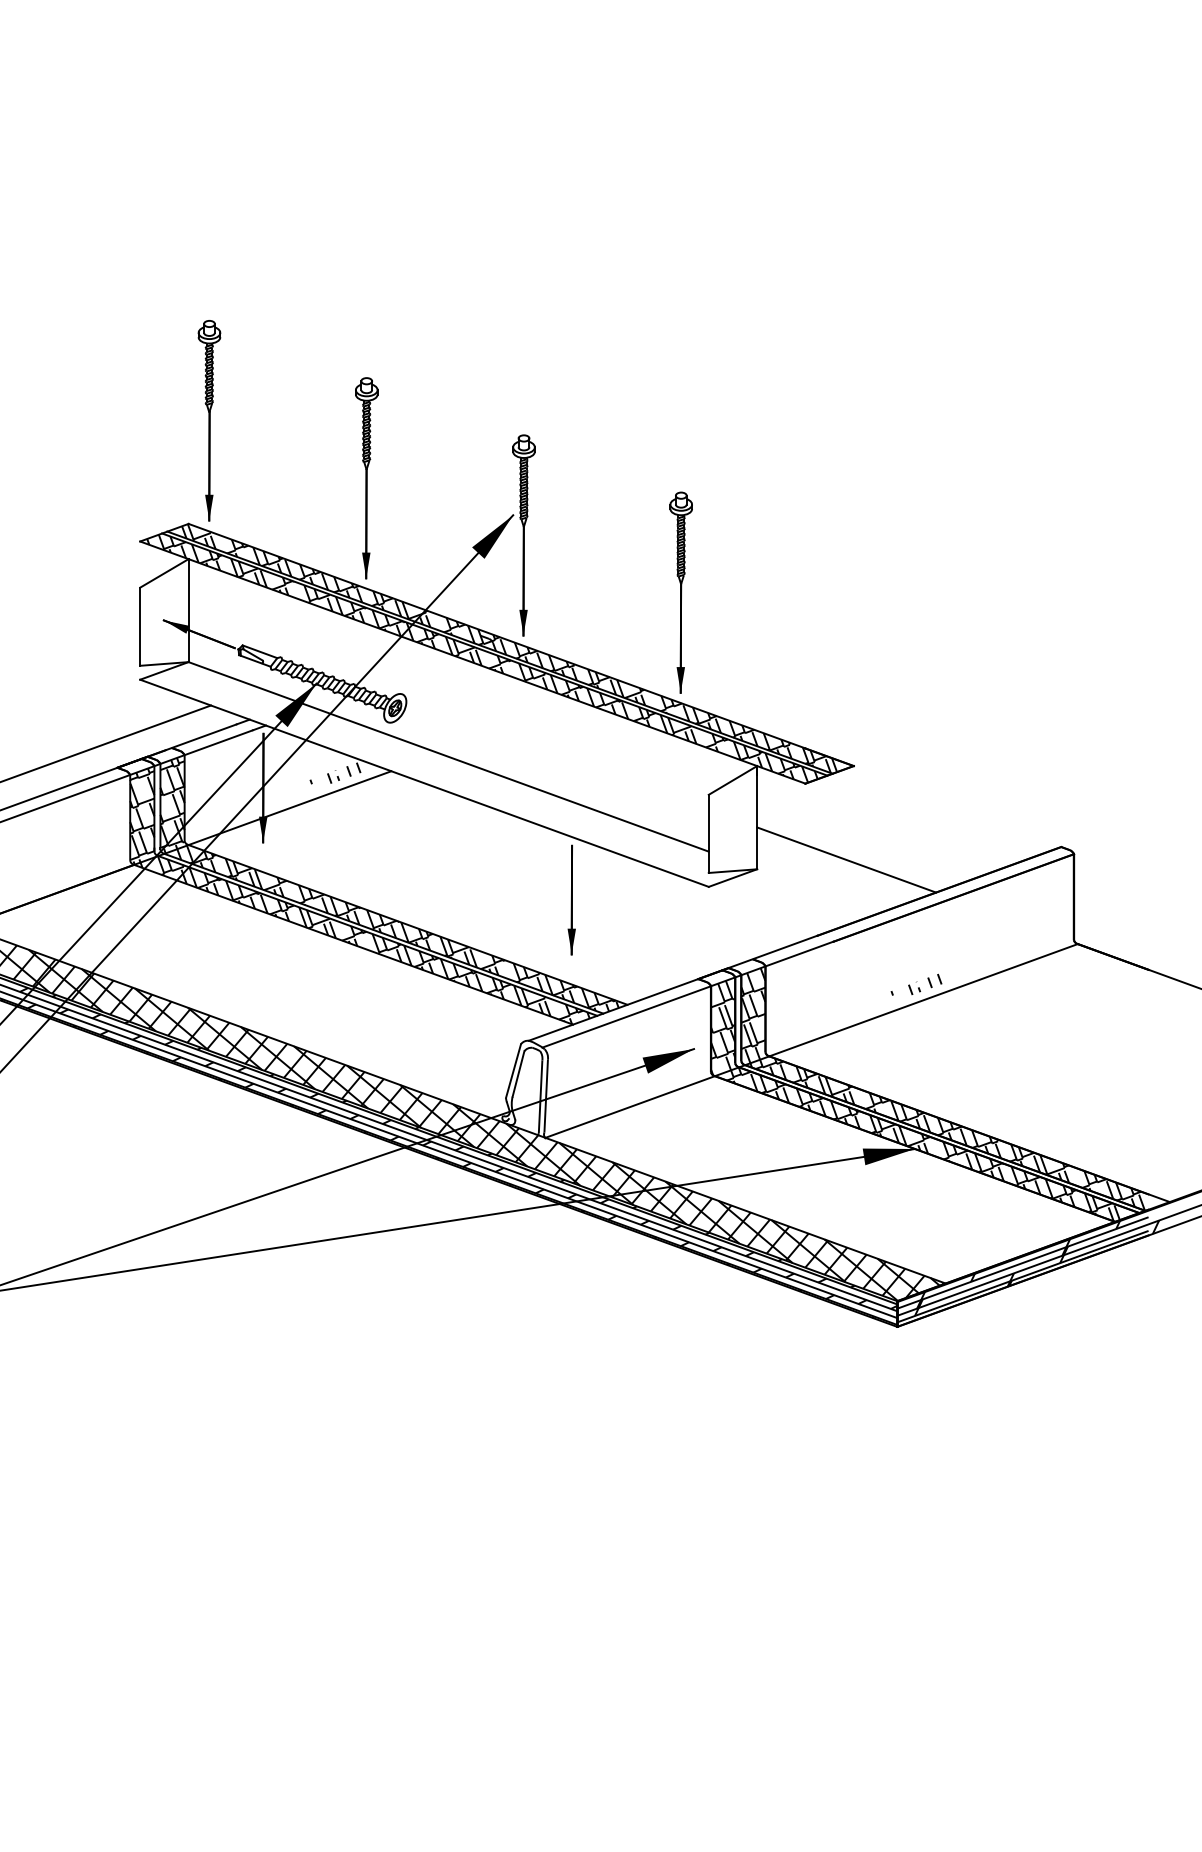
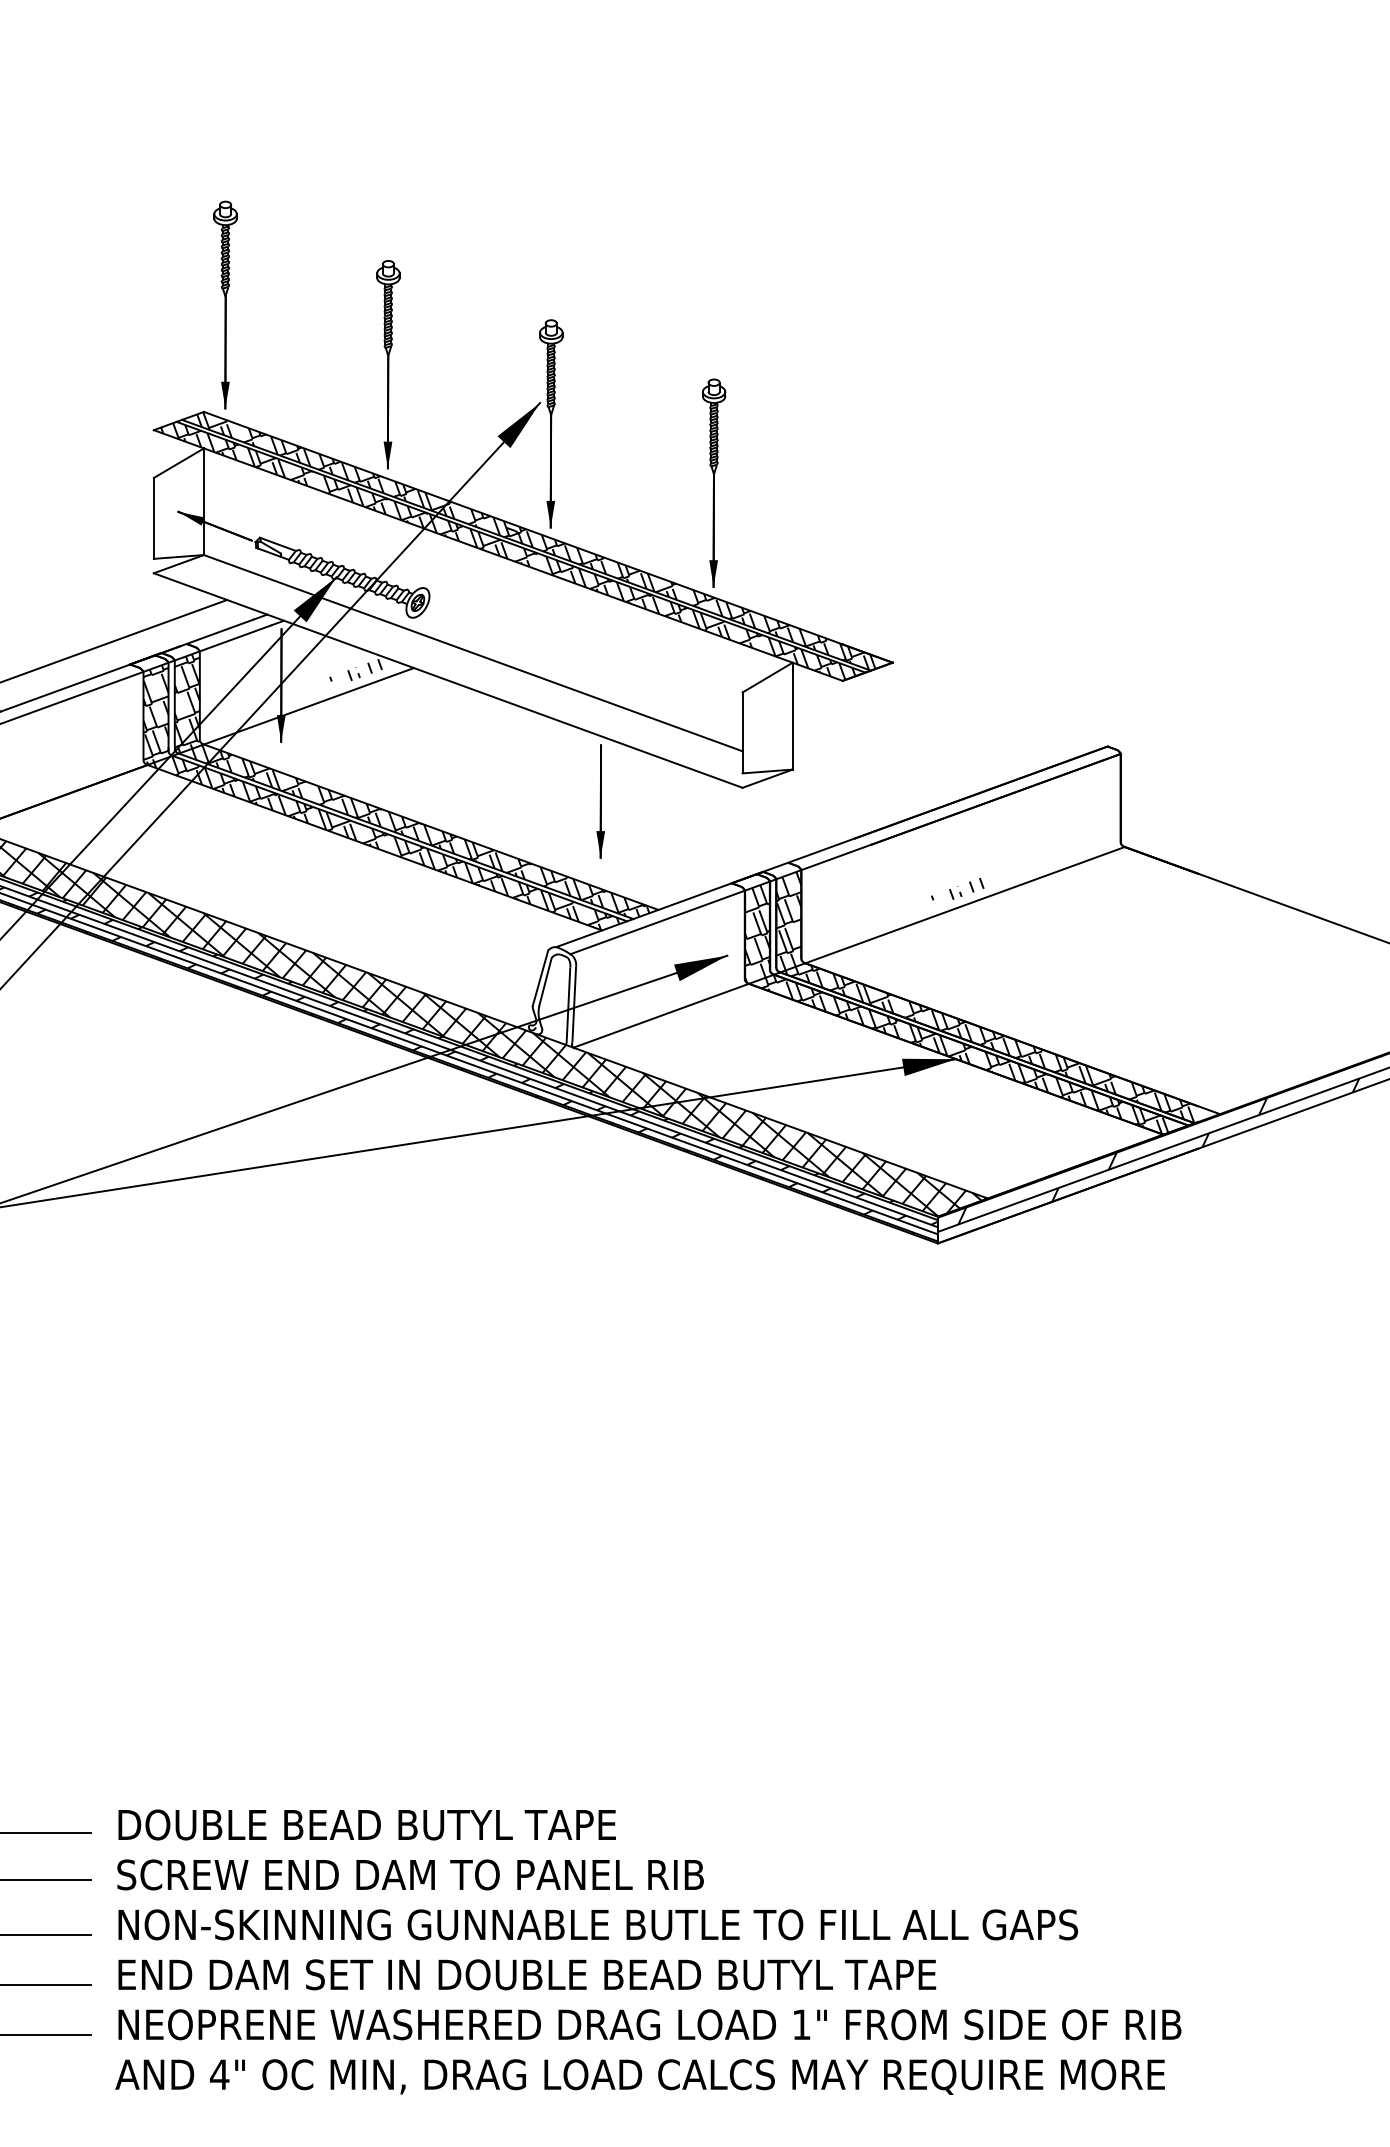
line: (845, 859) -> (884, 759), removed
hatch: (1022, 1269) -> (1067, 1183), removed

